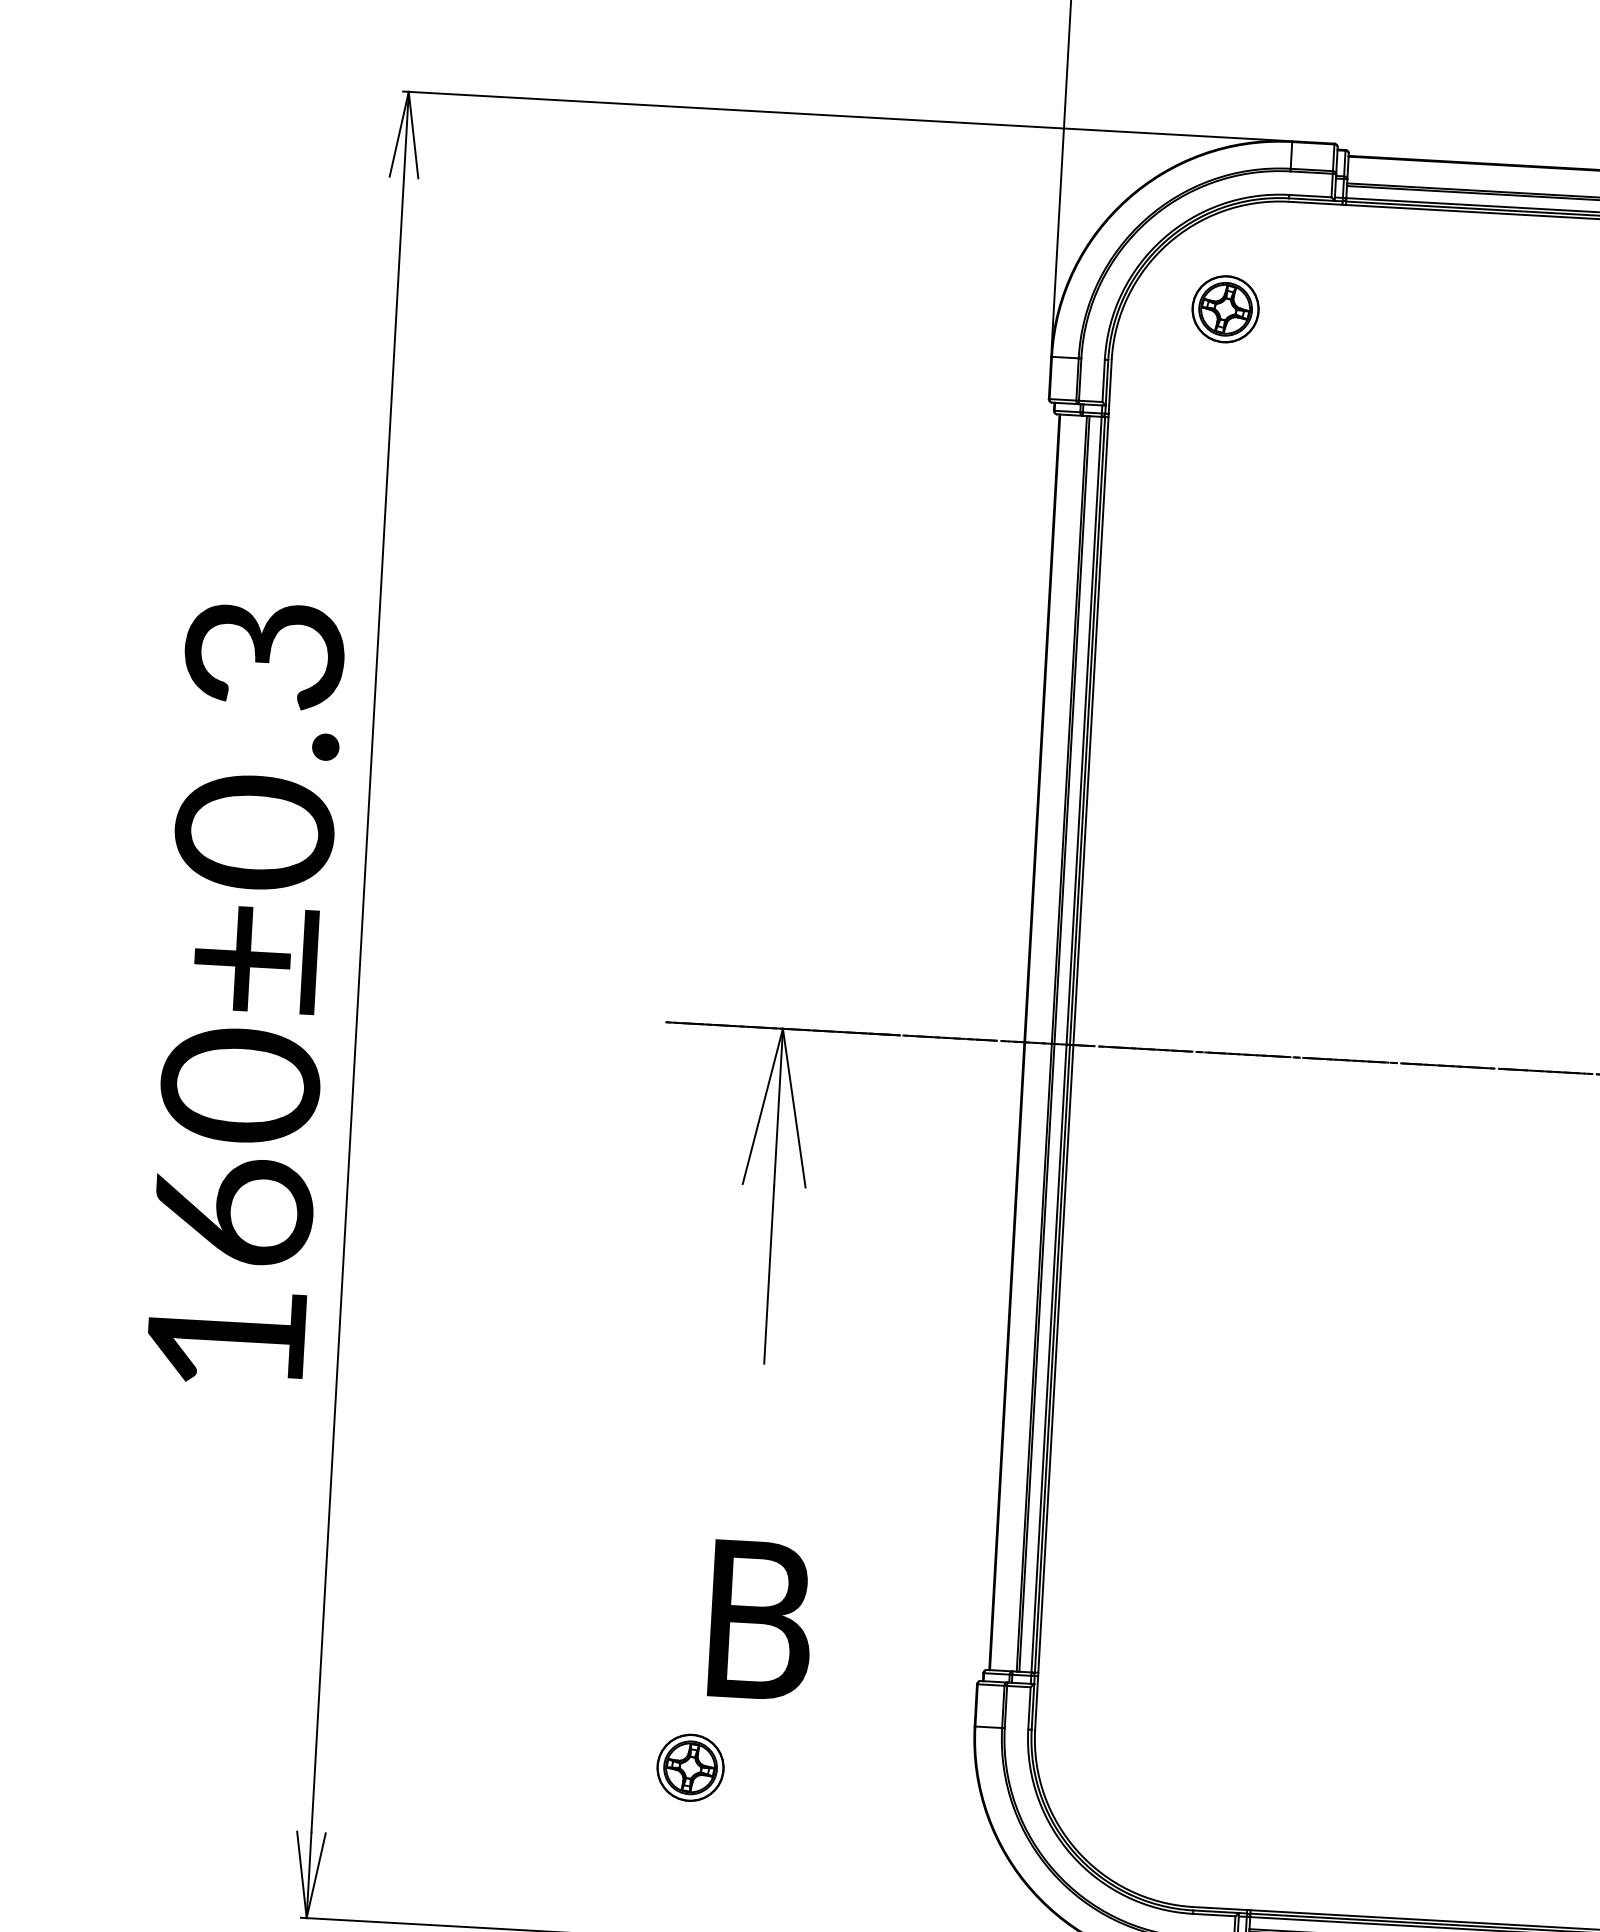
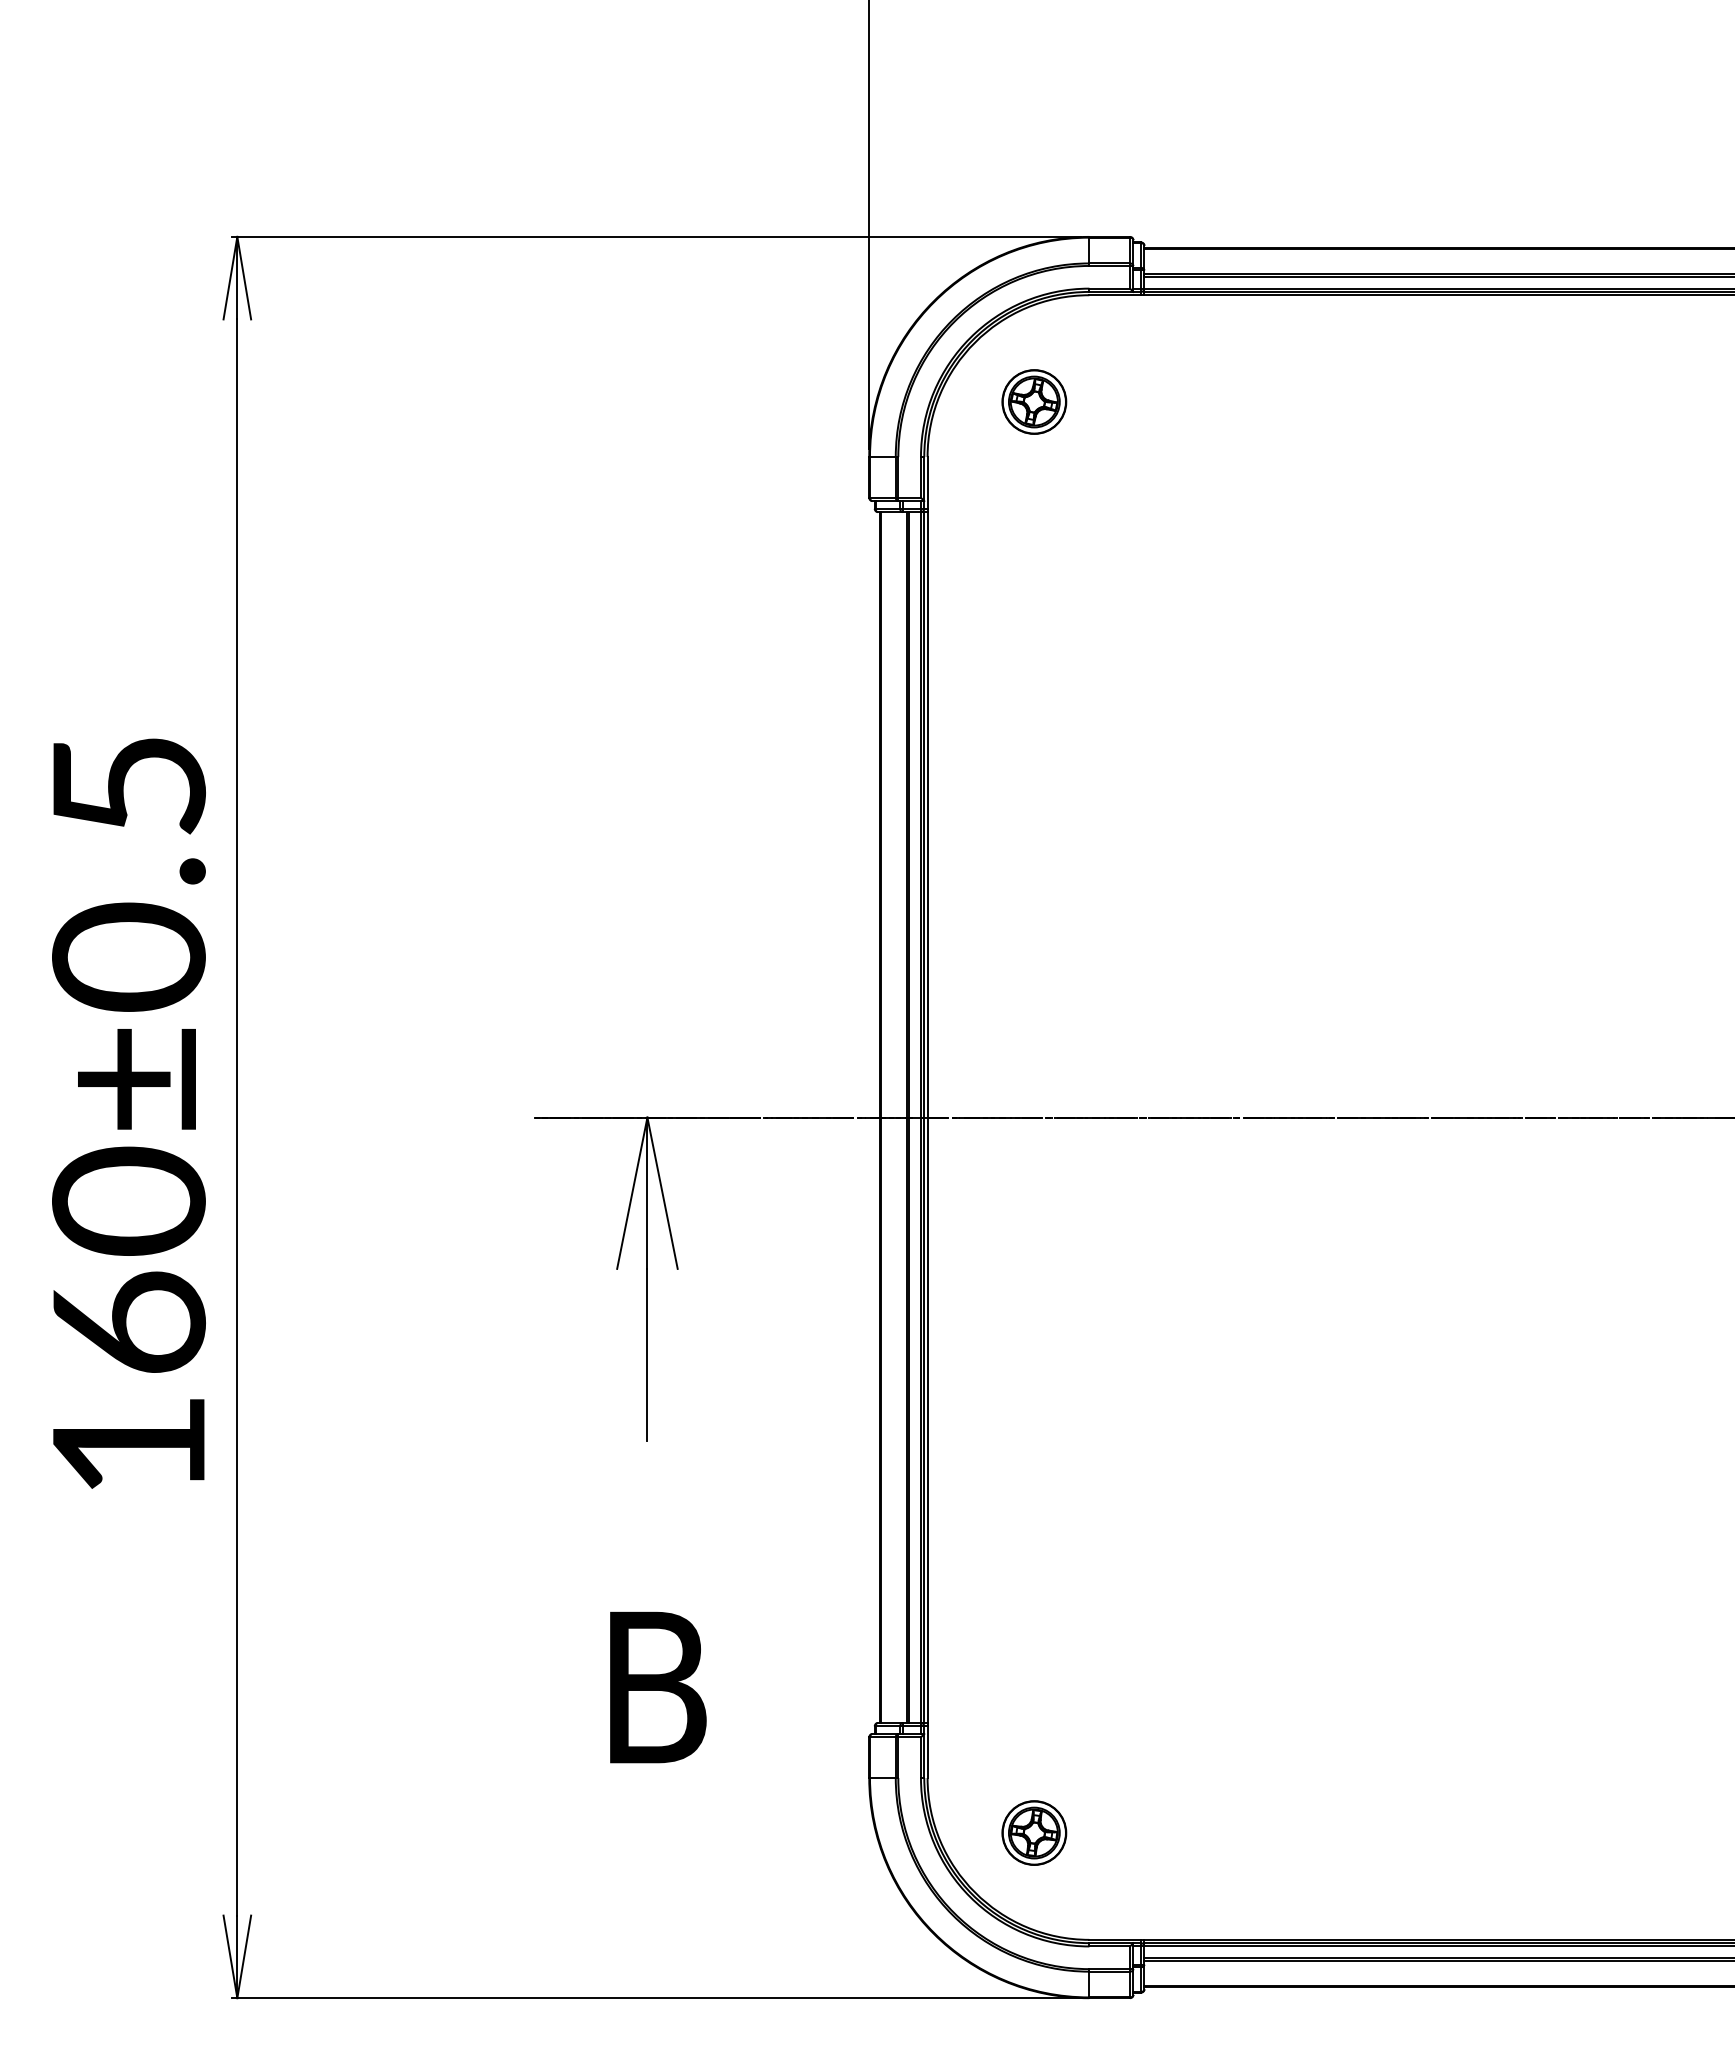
text: (264, 655) -> (128, 786), 160±0.3 -> 160±0.5
part: (690, 1767) -> (1034, 1832), moved

